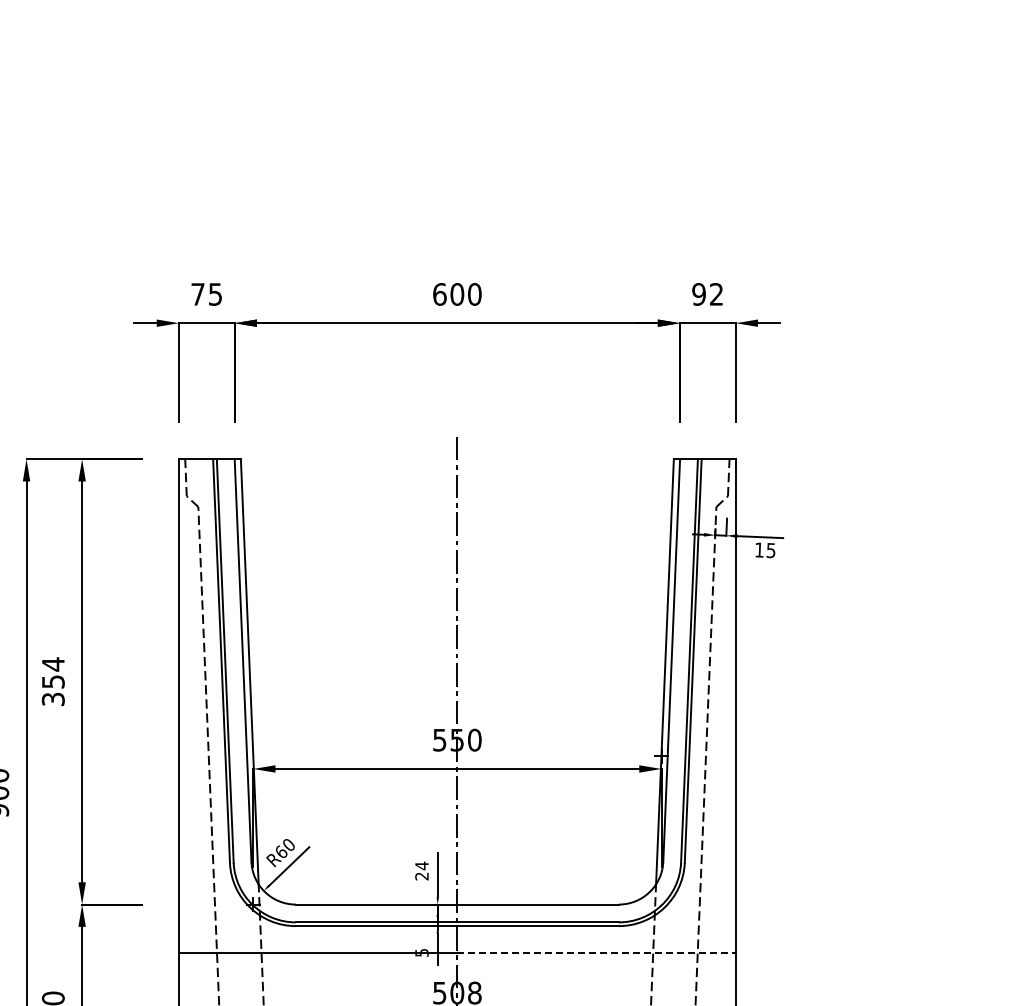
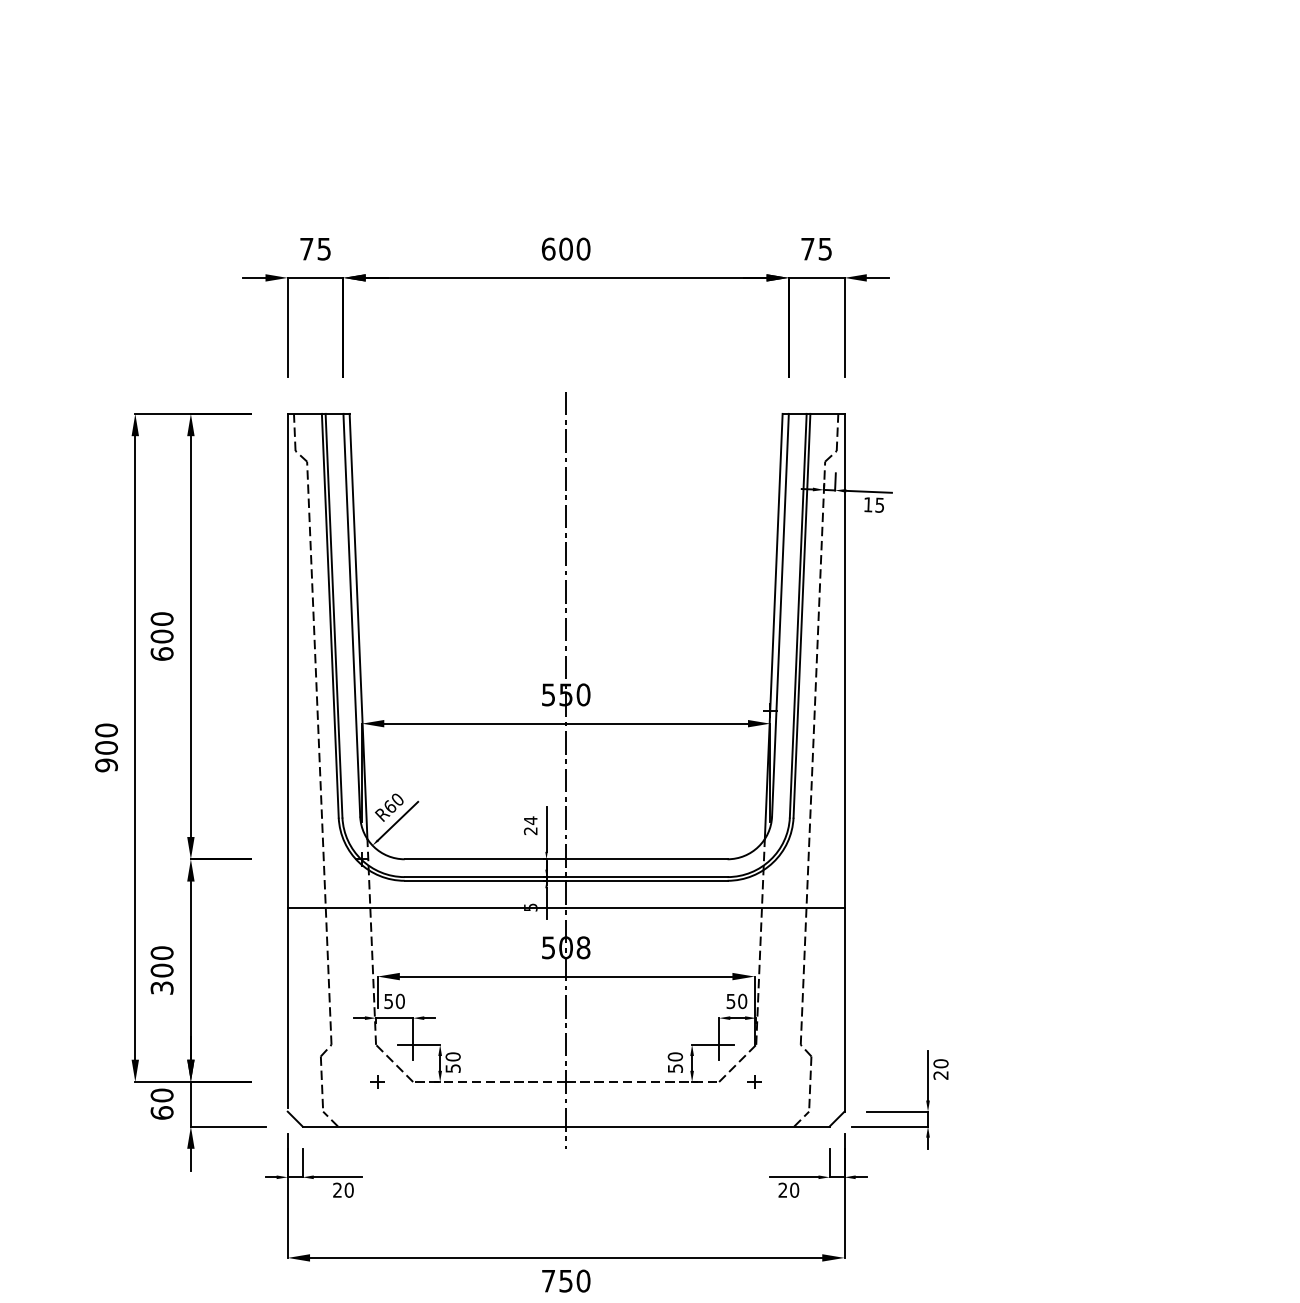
text: (707, 293) -> (816, 248), 92 -> 75
text: (52, 681) -> (161, 636), 354 -> 600
line: (596, 952) -> (705, 907), dashed -> solid

